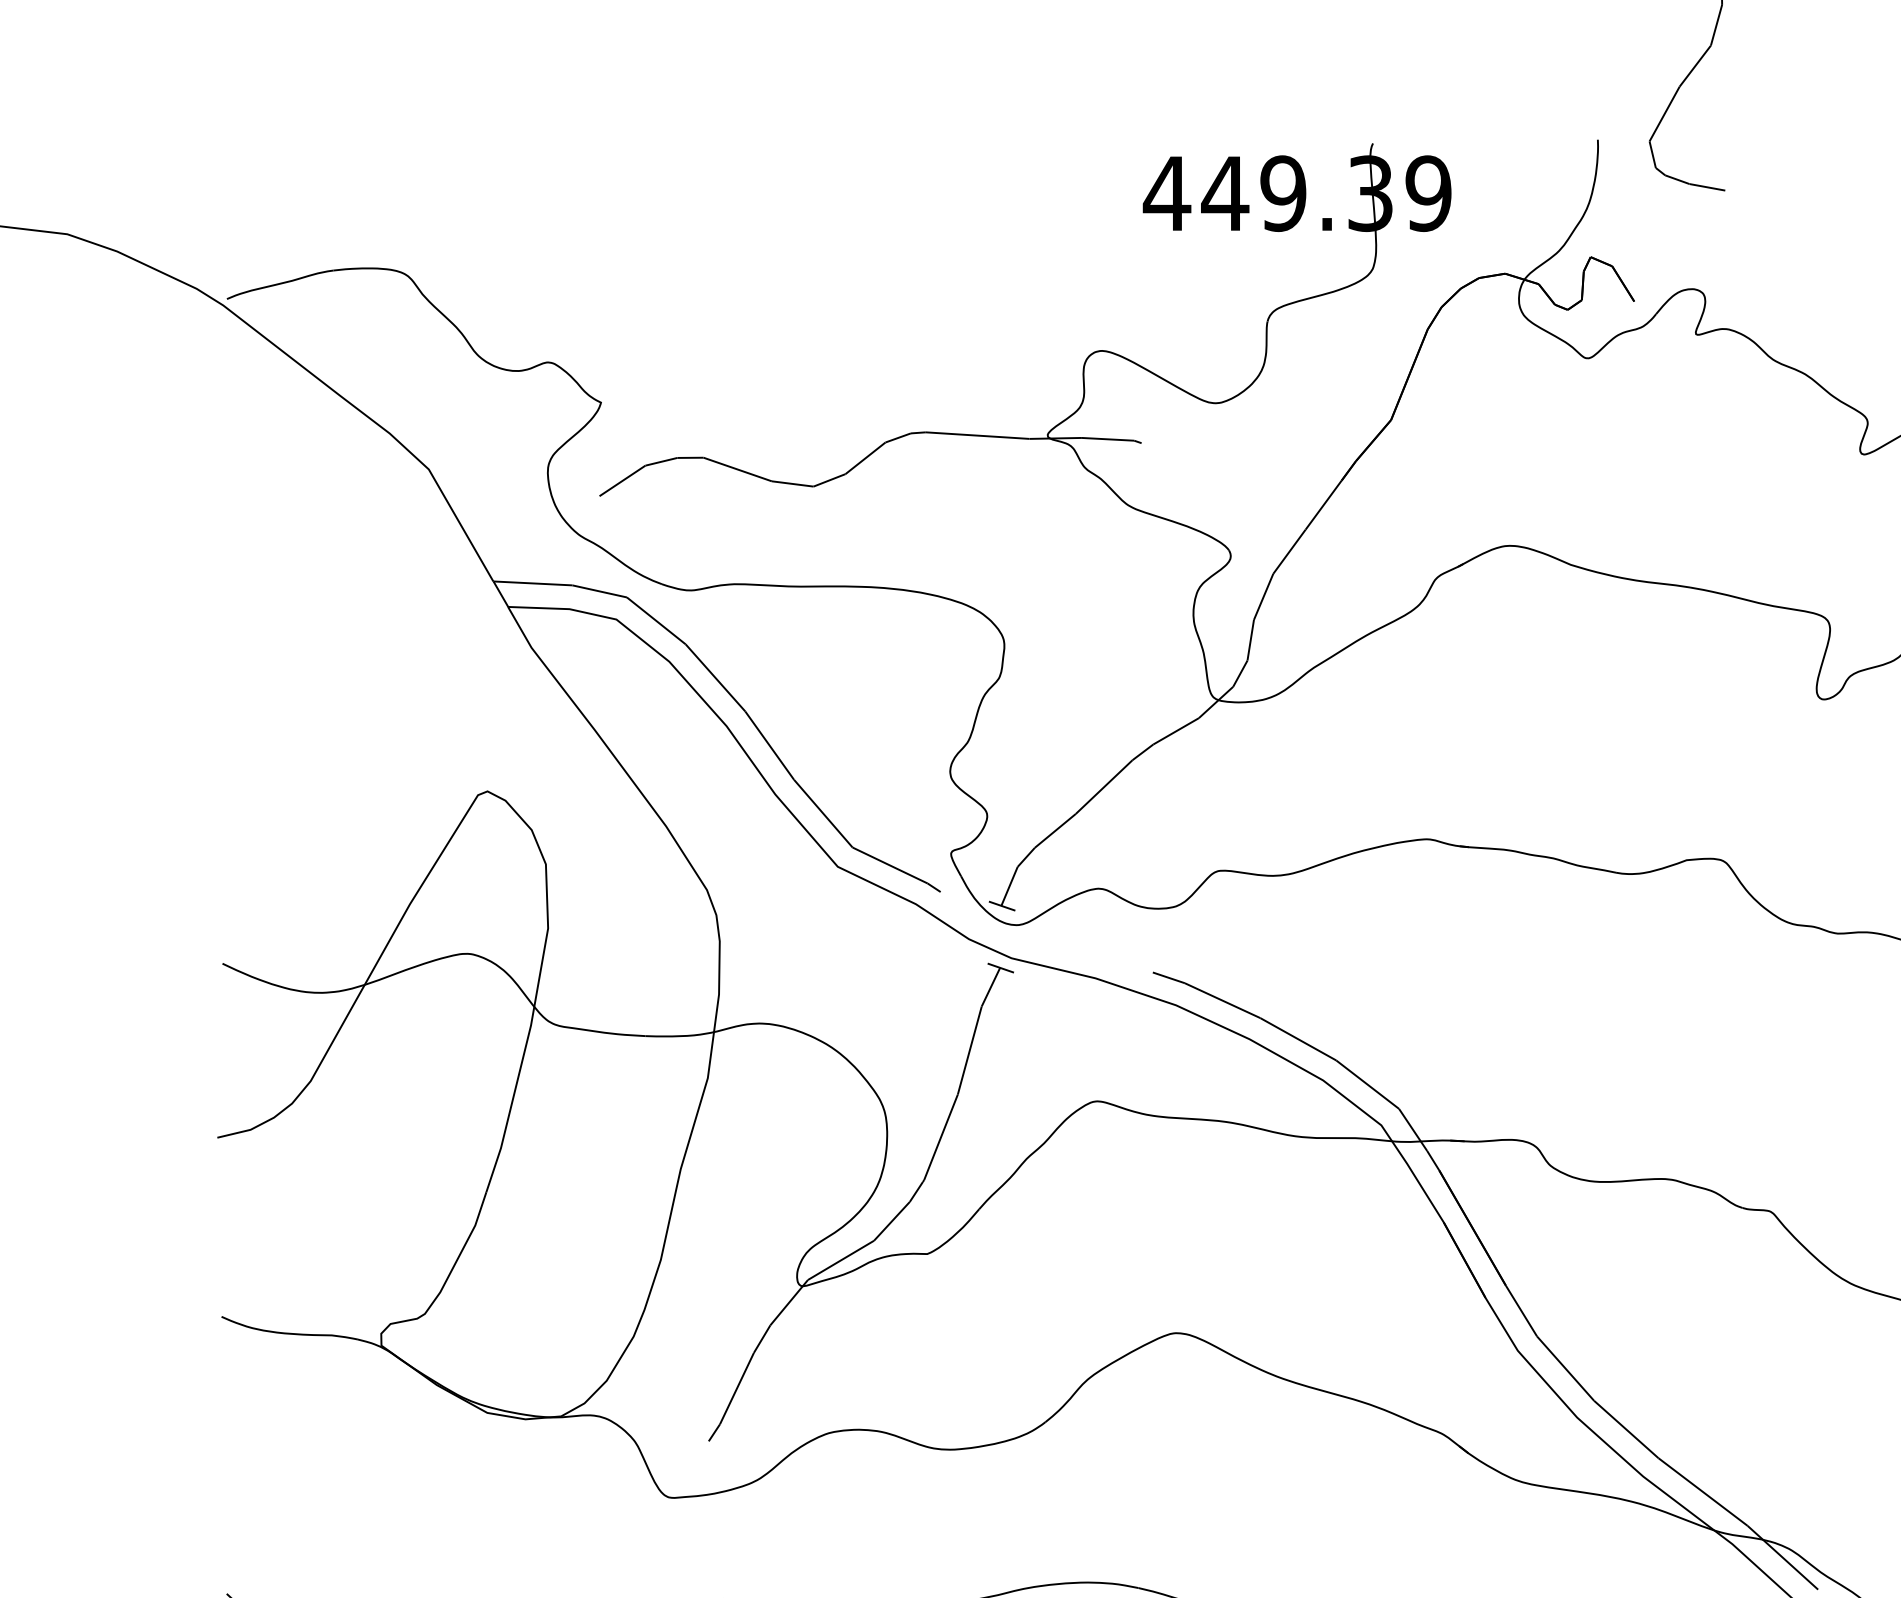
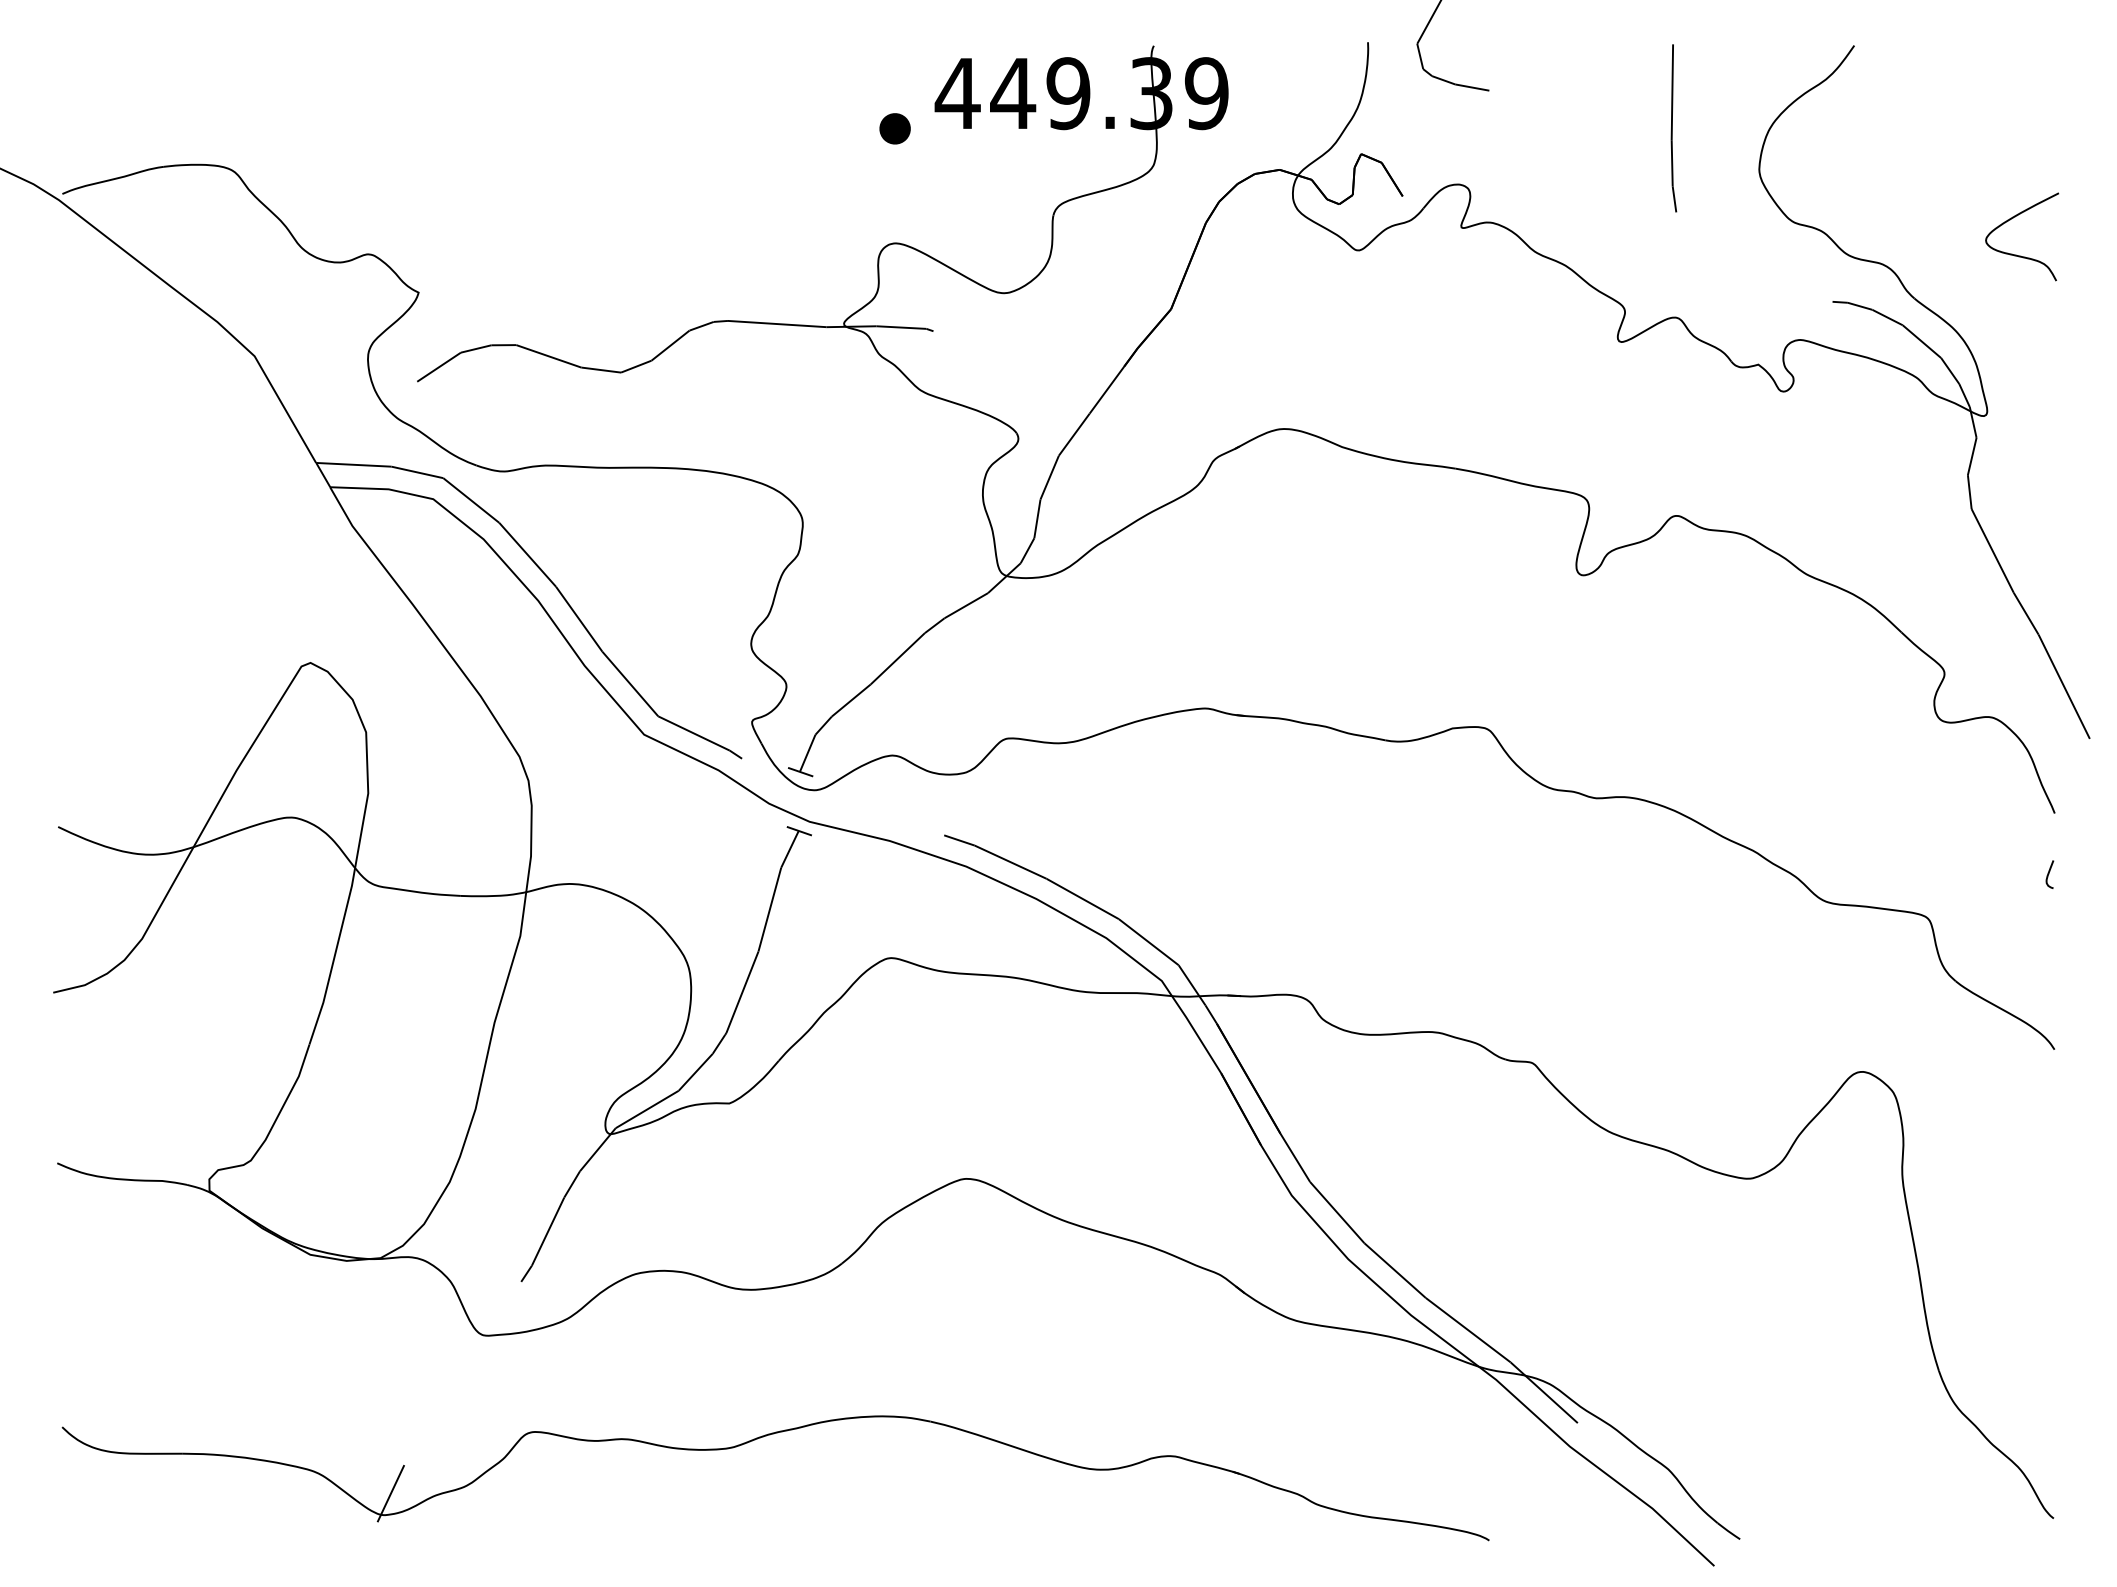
part: (1100, 230) -> (894, 128), added

